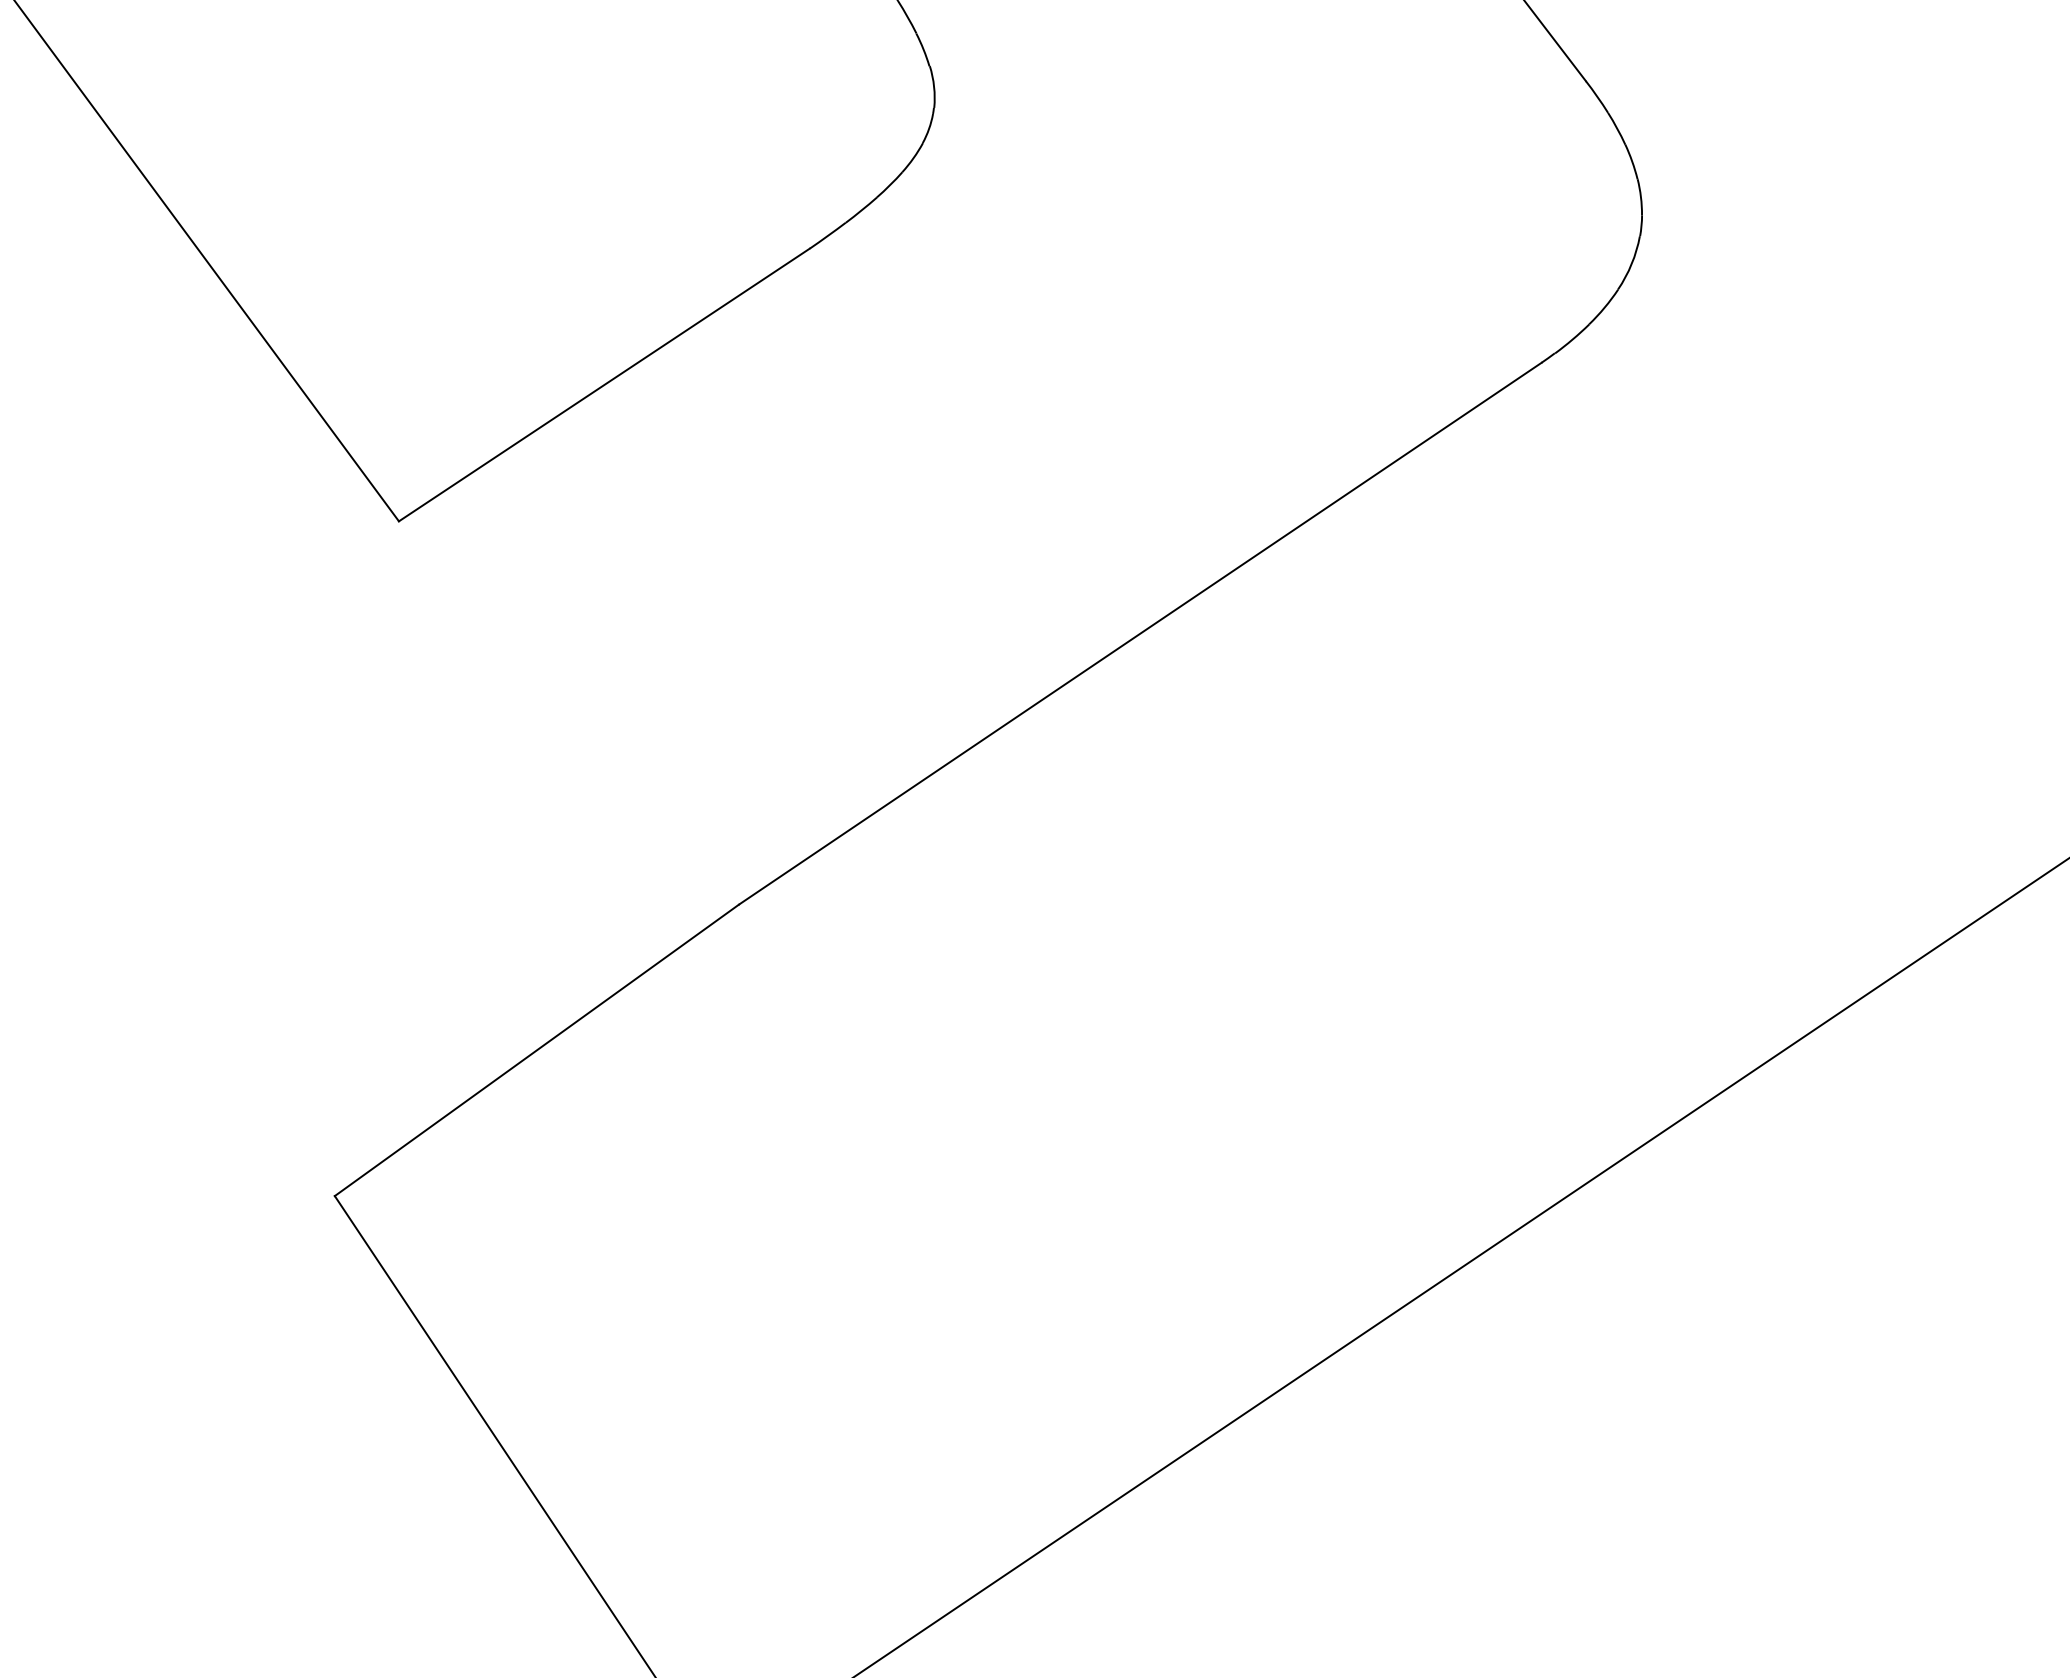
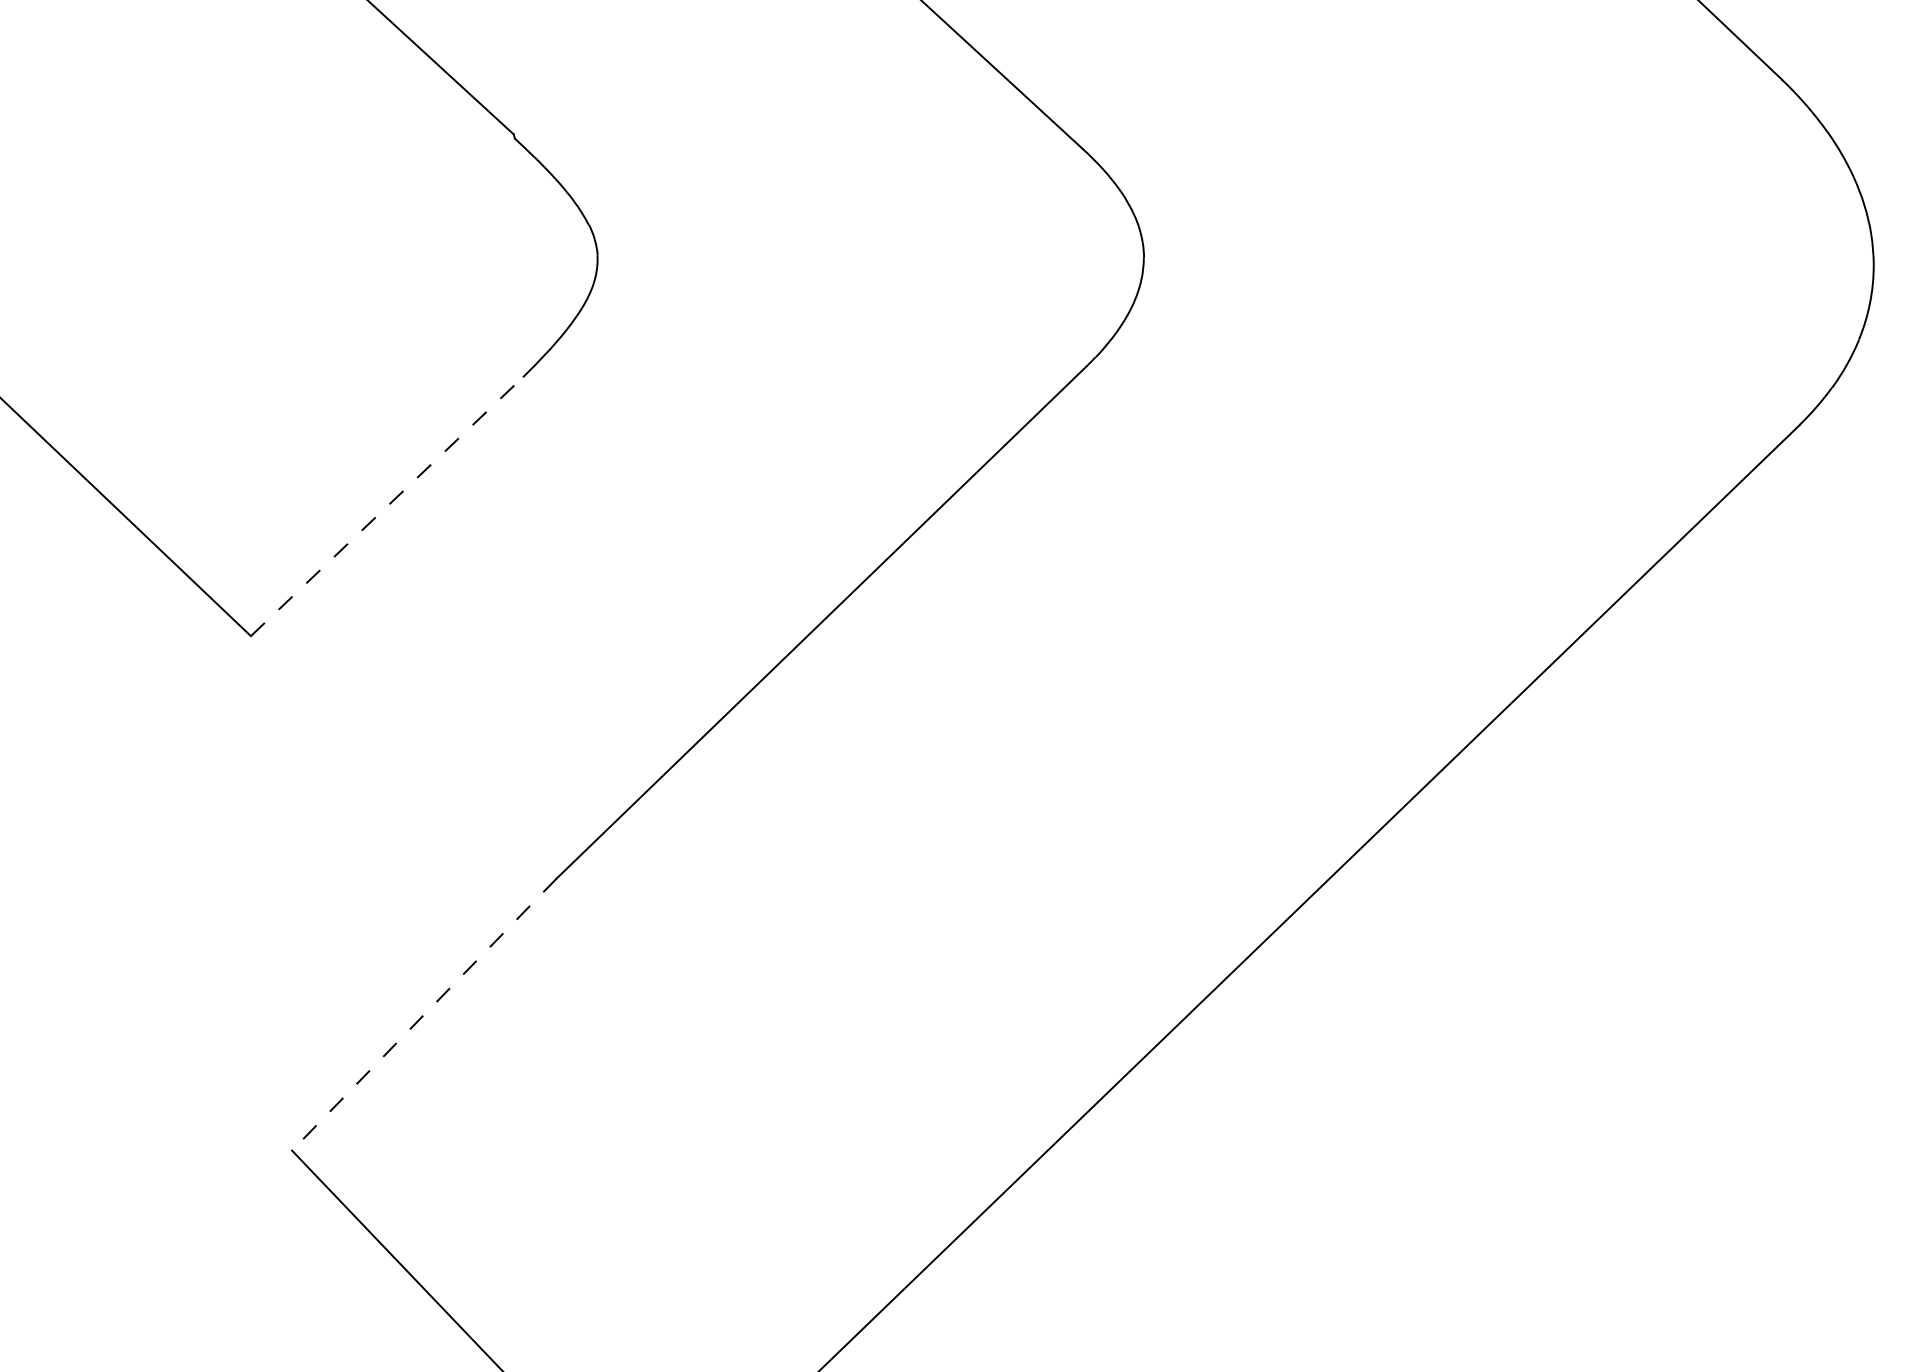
line: (603, 384) -> (386, 506), solid -> dashed
line: (537, 1050) -> (424, 1014), solid -> dashed

